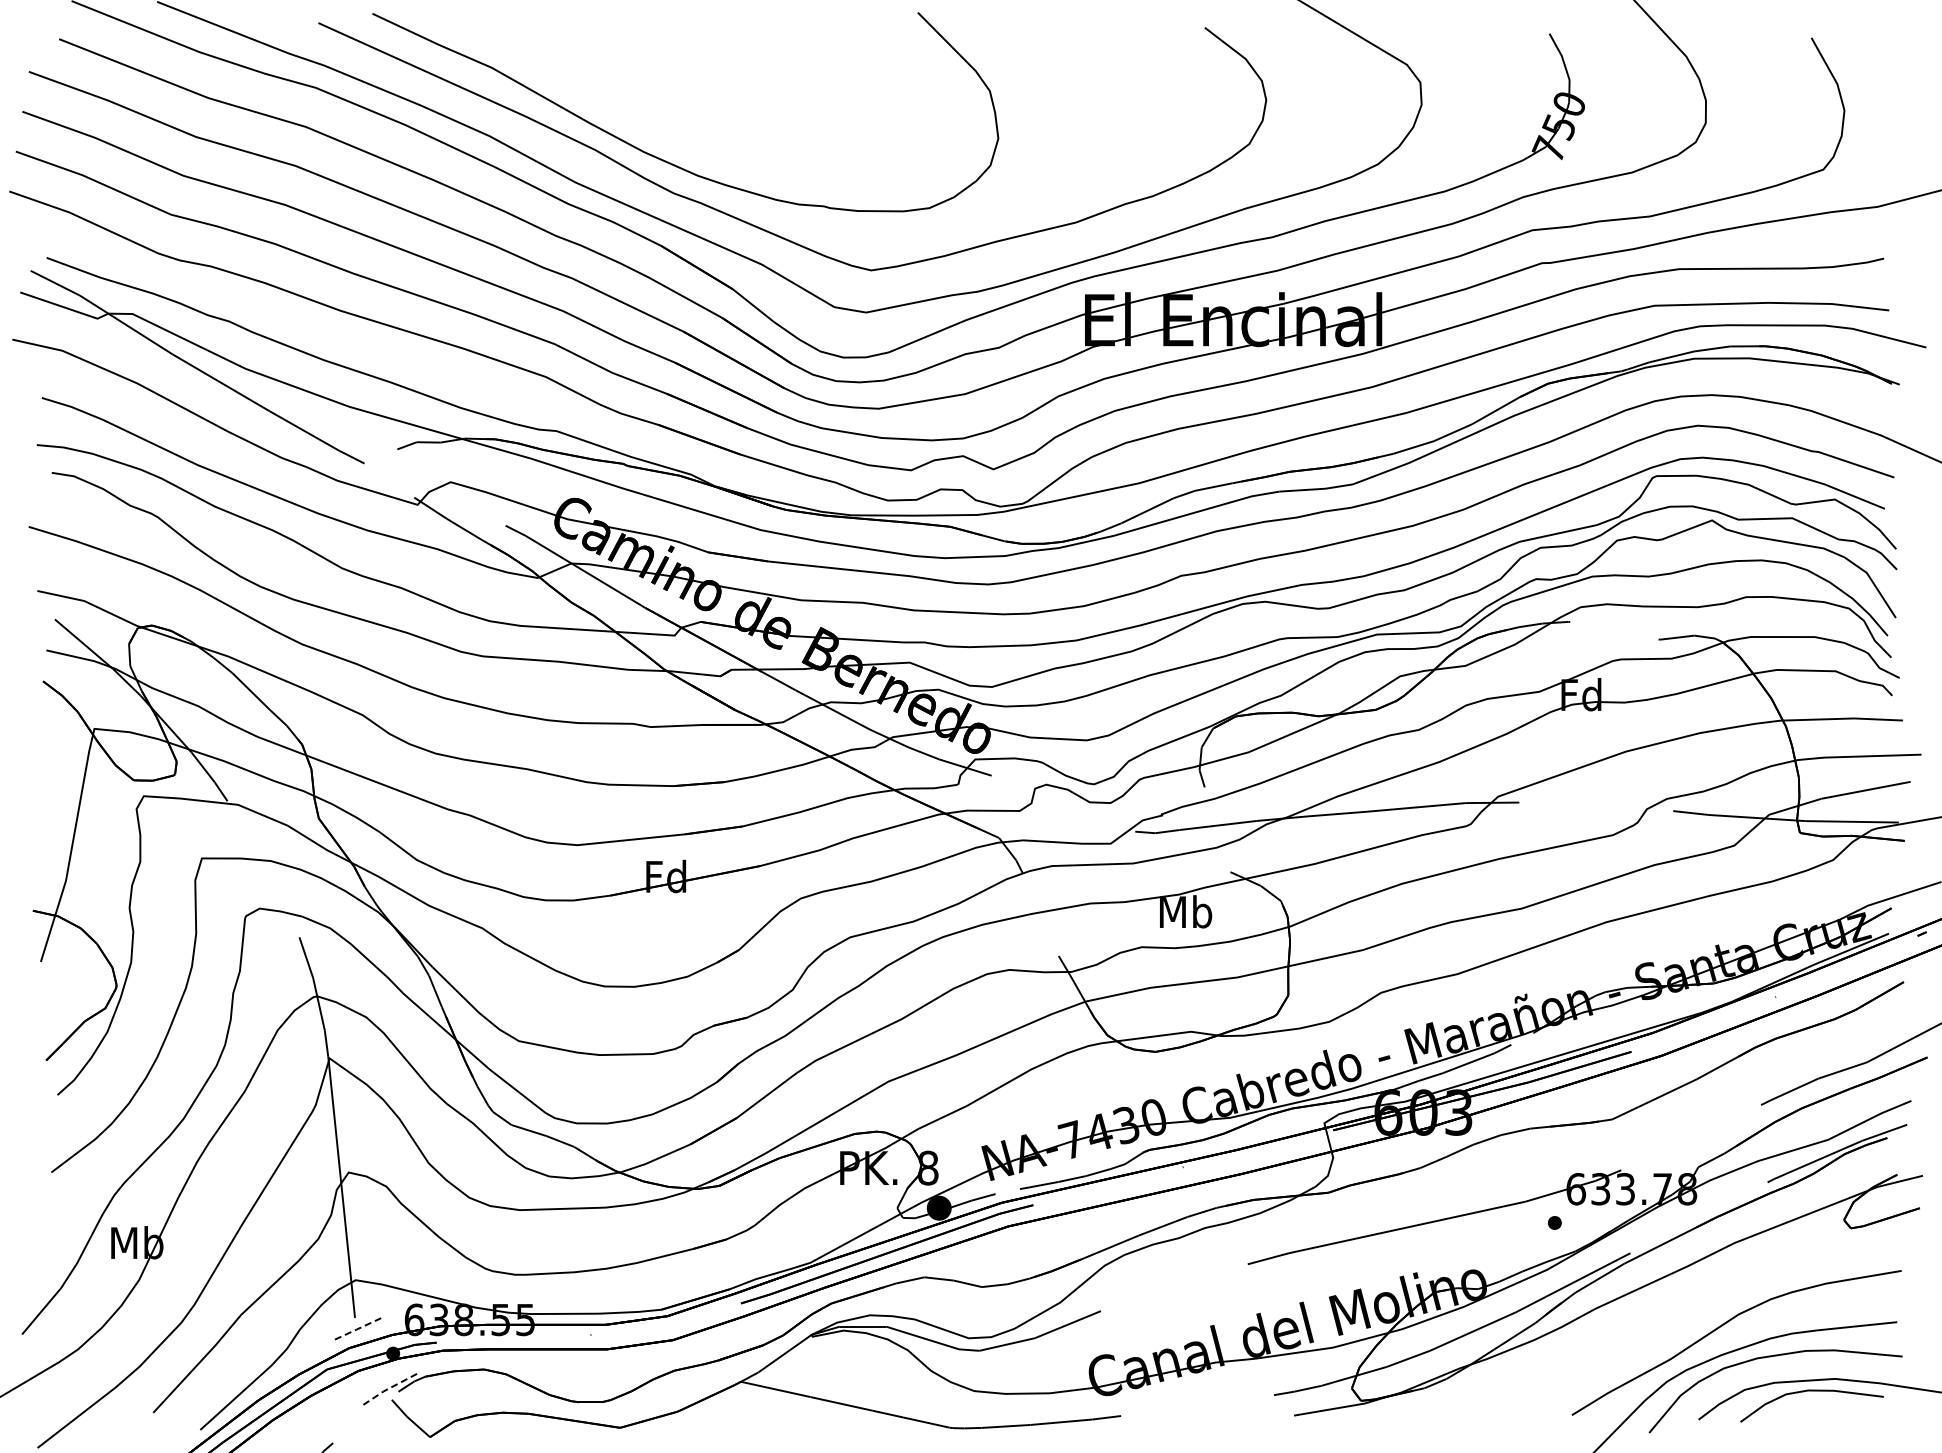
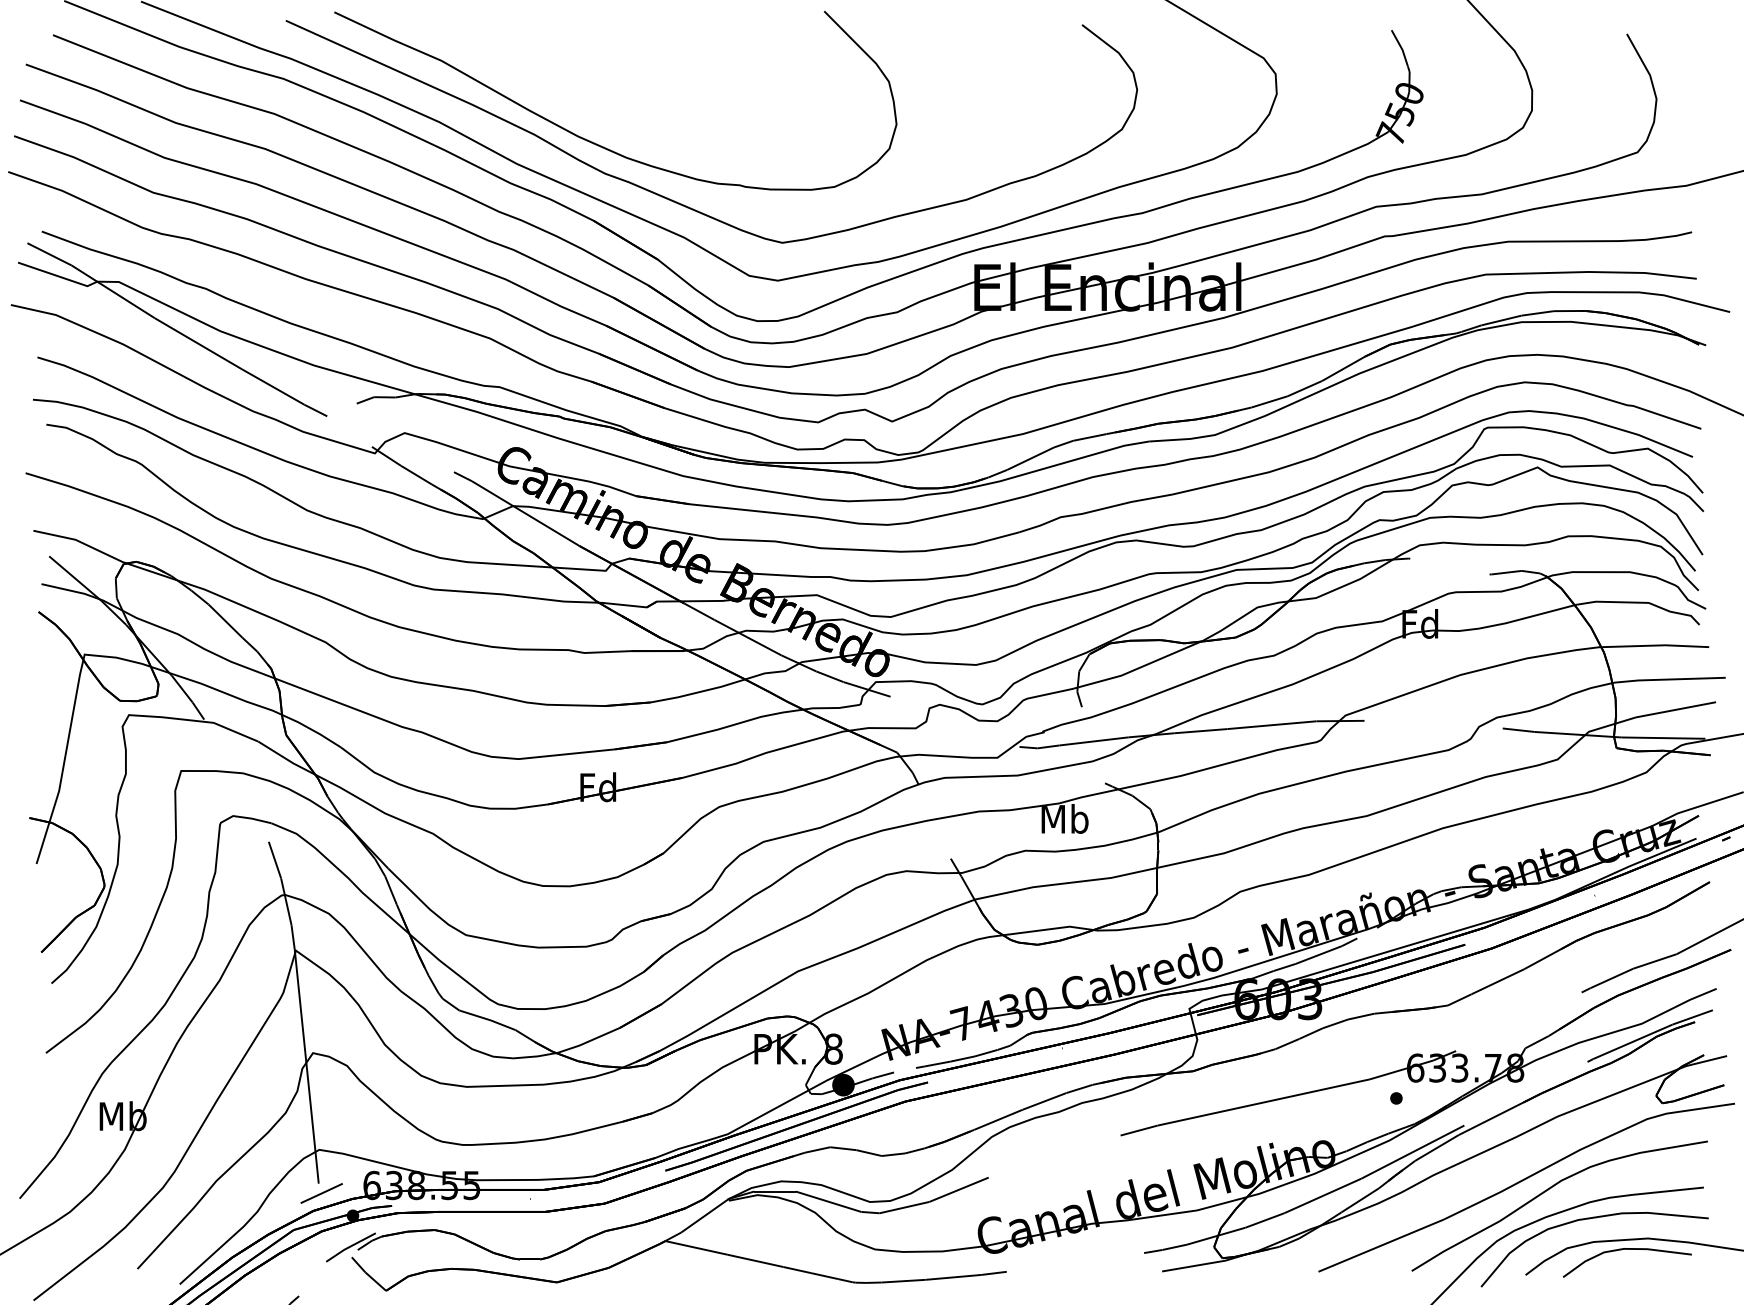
curve: (1695, 1315) -> (1522, 1181), added
line: (358, 1328) -> (321, 1193), dashed -> solid
line: (389, 1388) -> (349, 1247), dashed -> solid

